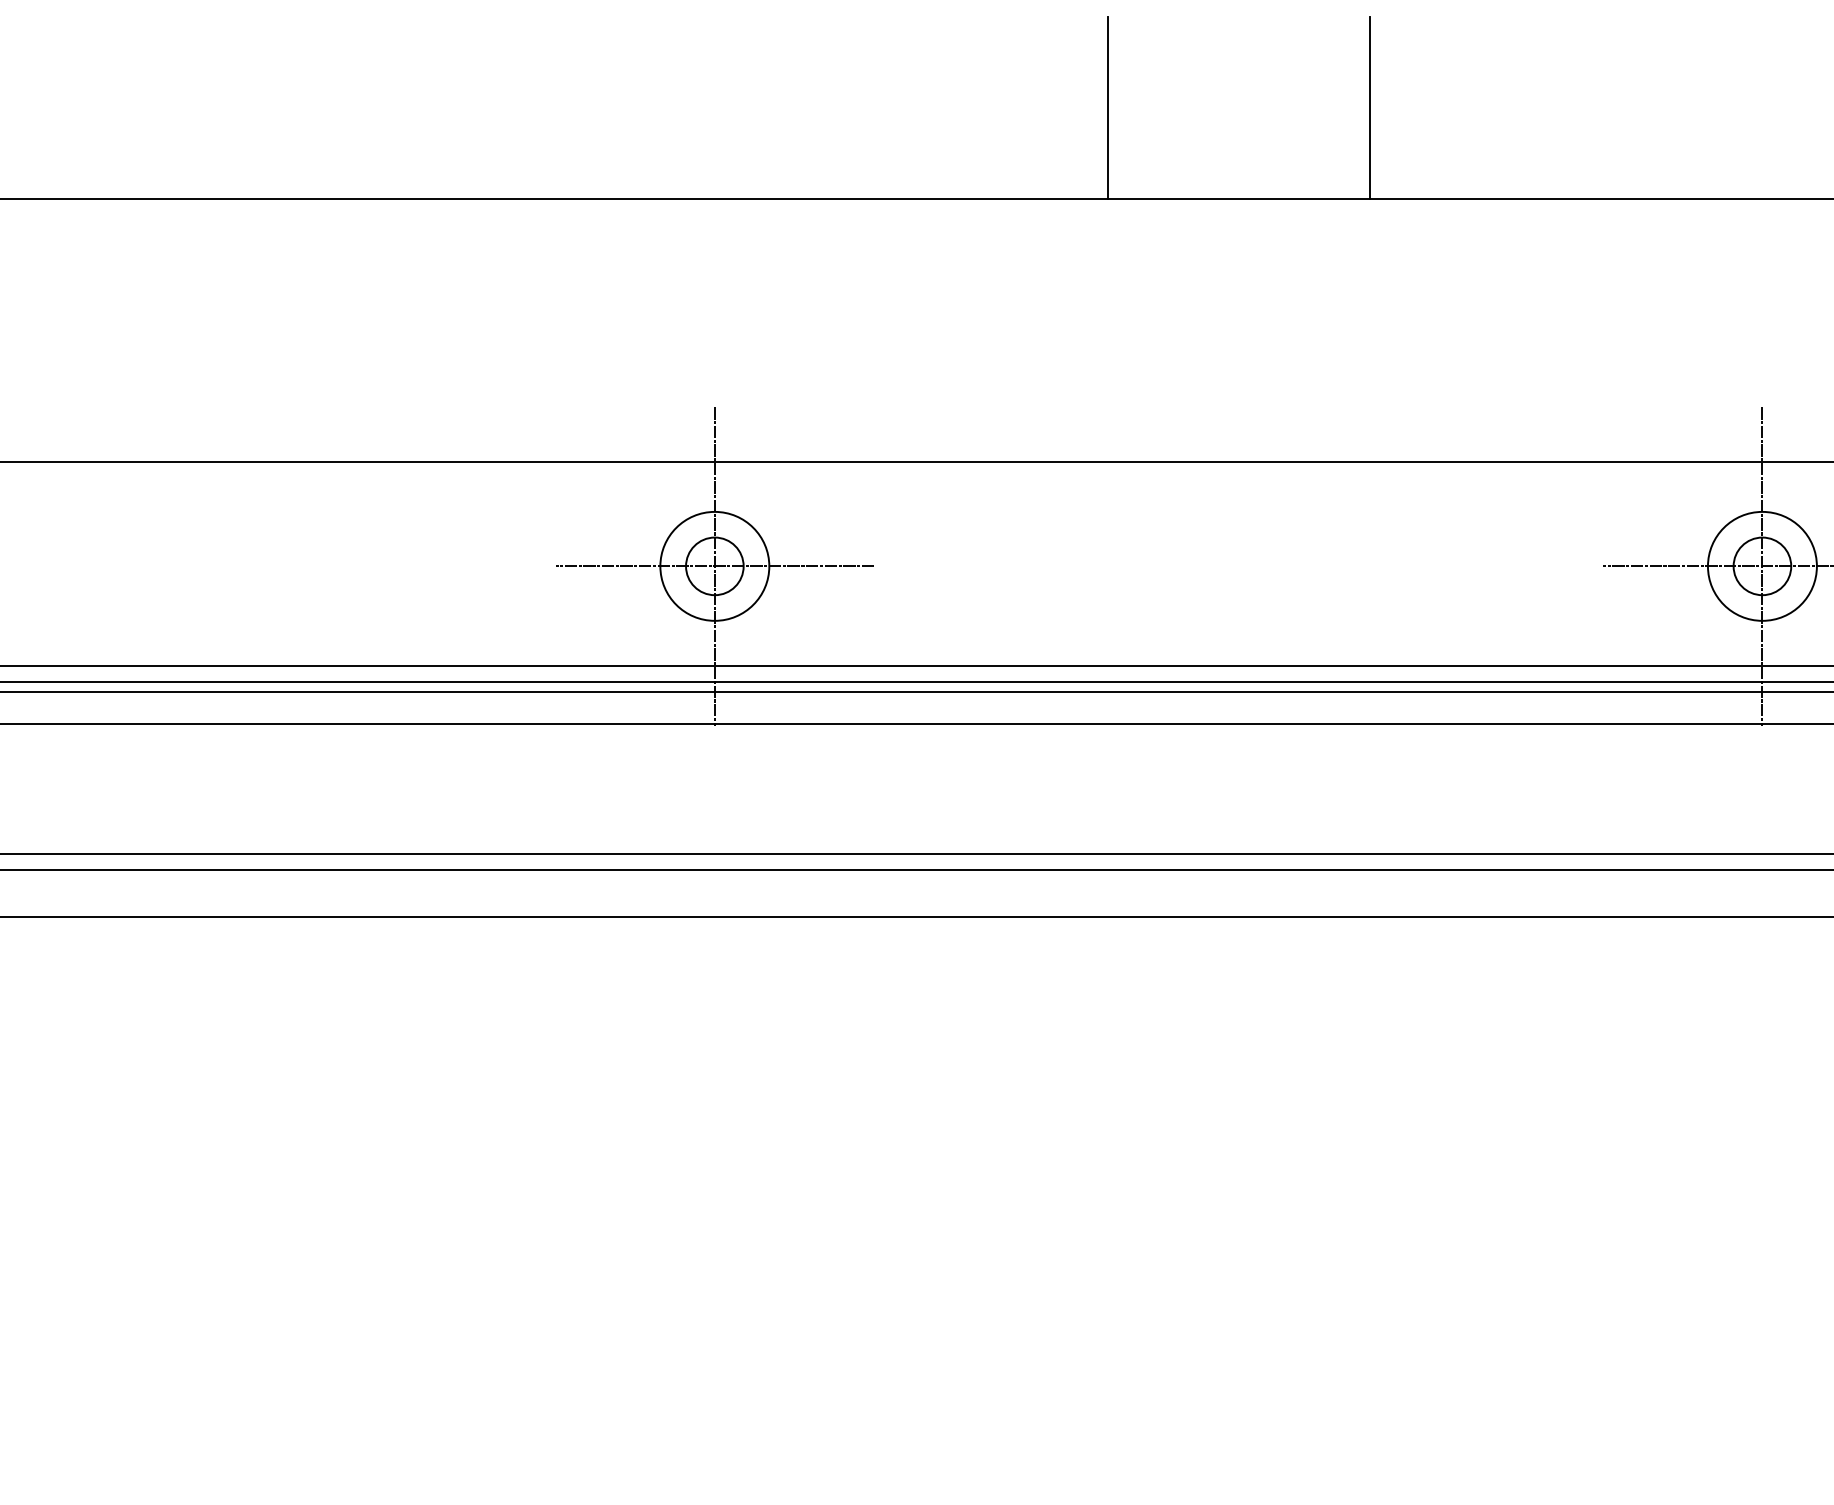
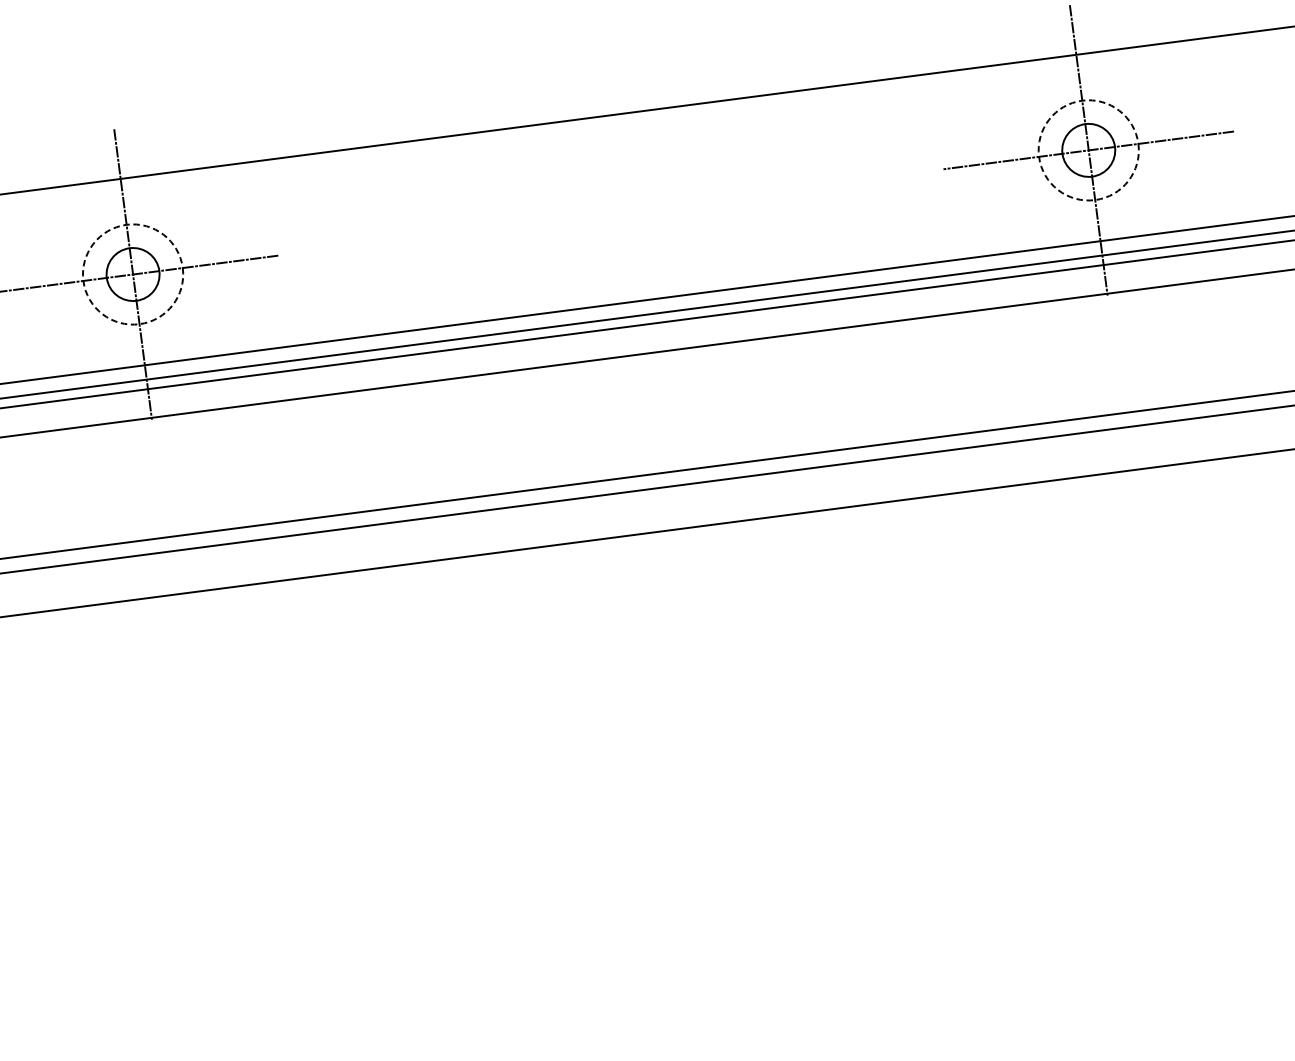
circle: (714, 565) -> (132, 273), solid -> dashed
circle: (1761, 565) -> (1087, 149), solid -> dashed

